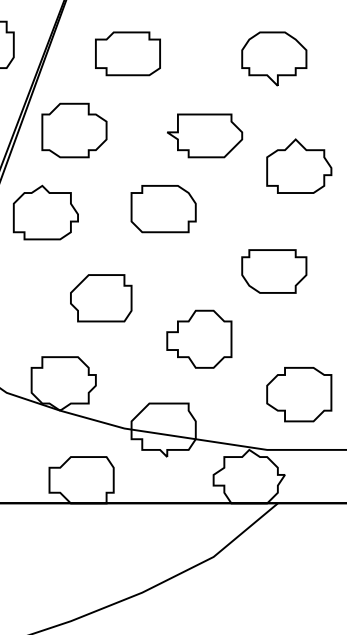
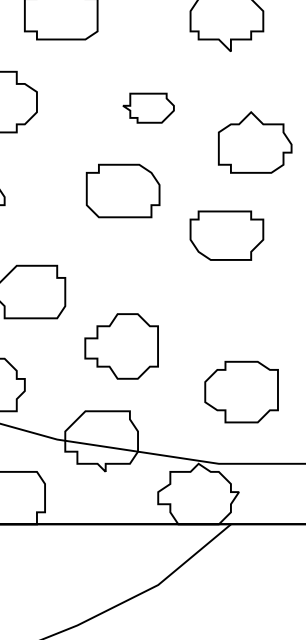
part: (205, 135) -> (149, 107), size x0.6
part: (163, 209) -> (122, 191), moved
part: (274, 271) -> (227, 235), moved
part: (199, 338) -> (121, 345), moved
part: (299, 394) -> (241, 391), moved

